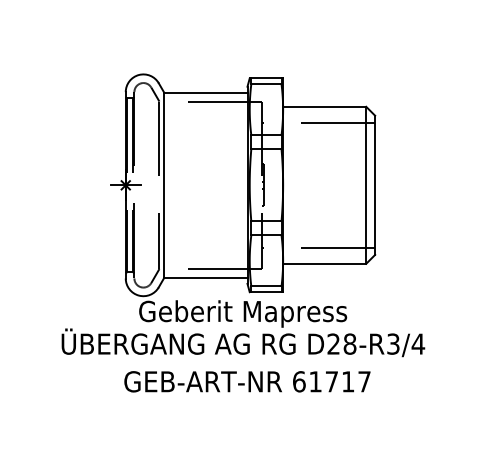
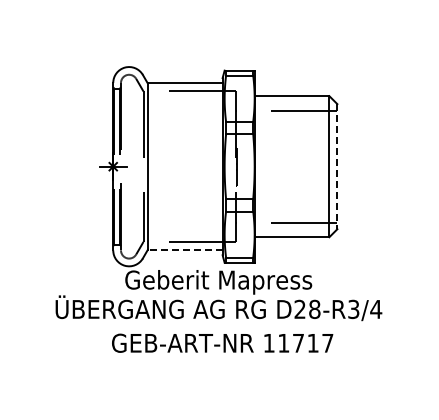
line: (375, 185) -> (337, 166), solid -> dashed
line: (205, 277) -> (184, 249), solid -> dashed
text: (299, 380) -> (269, 342), 61717 -> 11717

